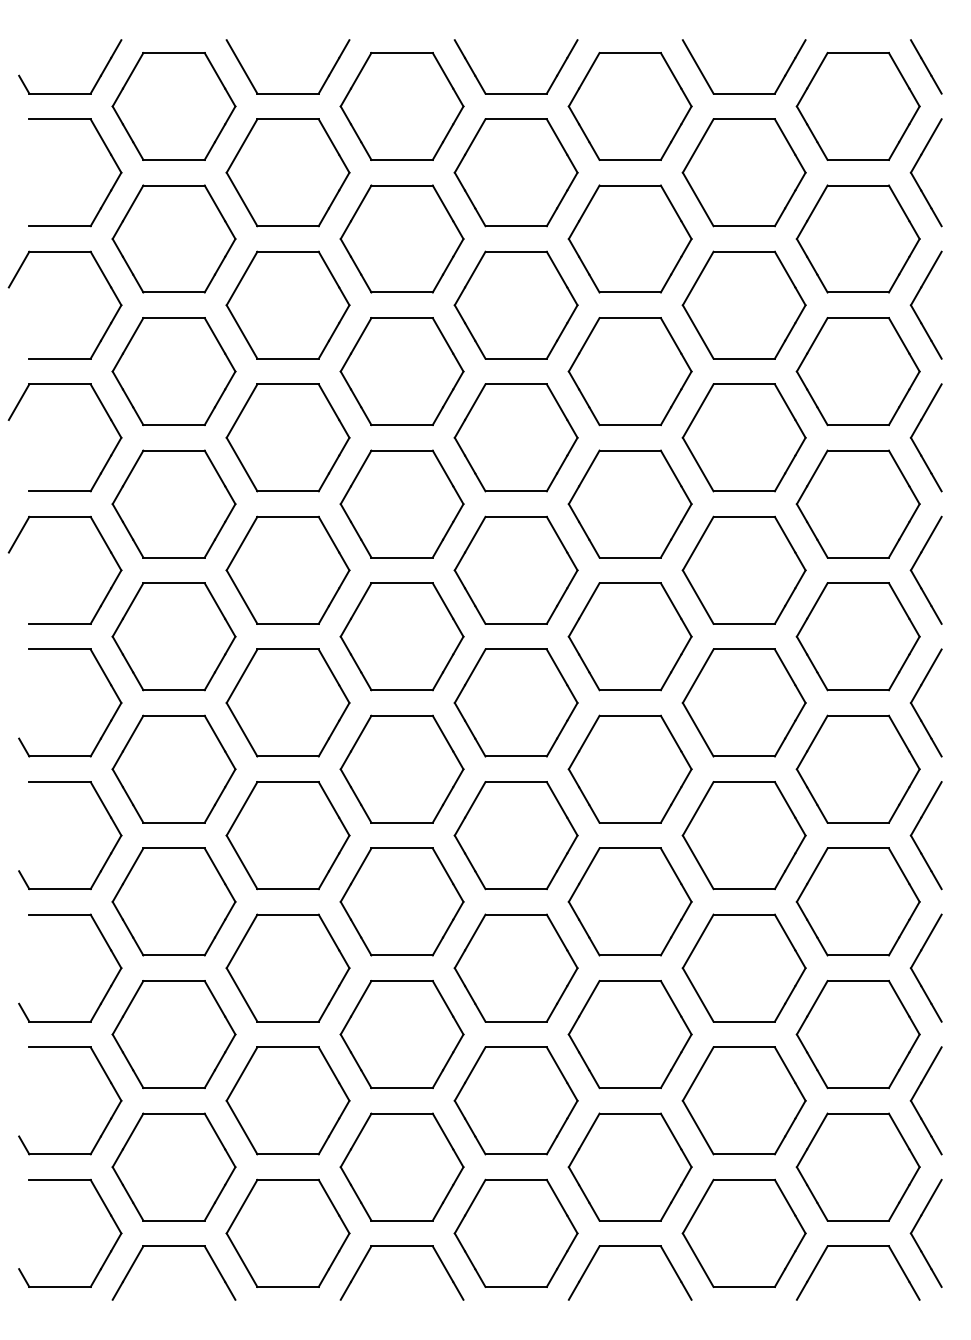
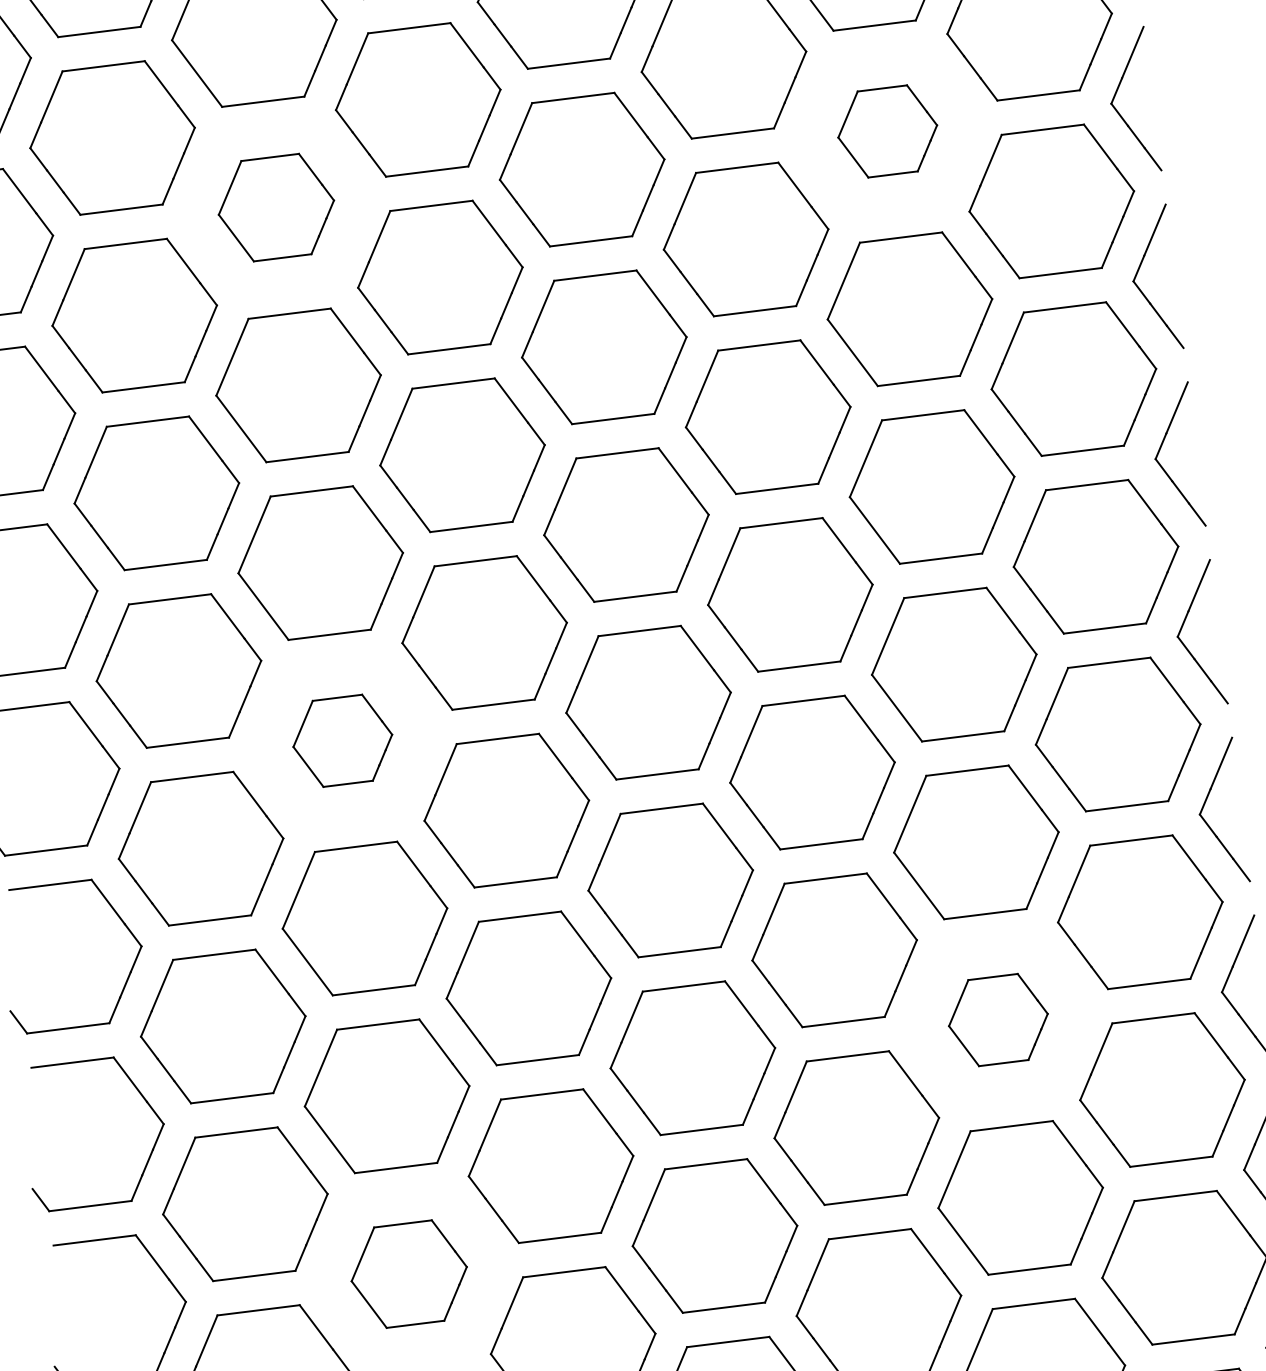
part: (287, 304) -> (275, 206), size x0.7
part: (743, 304) -> (886, 130), size x0.6
part: (287, 702) -> (342, 740), size x0.6
part: (743, 967) -> (997, 1019), size x0.6
part: (287, 1100) -> (408, 1273), size x0.7

